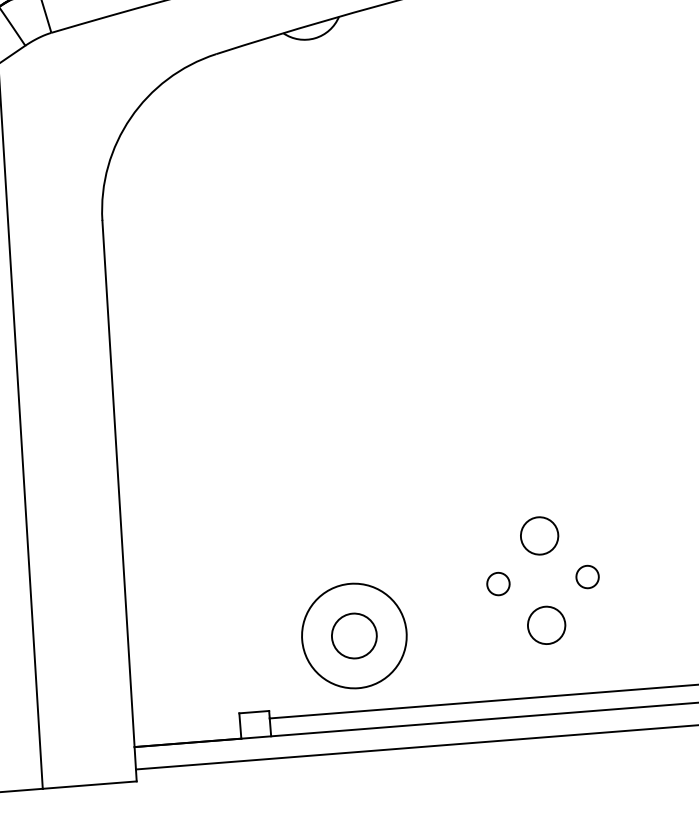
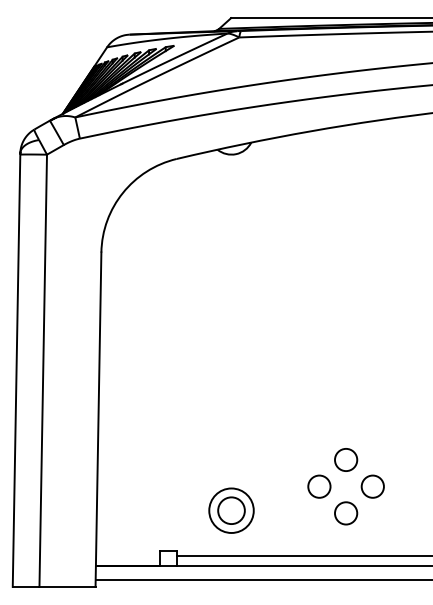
circle: (587, 576) -> (372, 486), size x1.67
circle: (498, 583) -> (319, 486), size x1.67
circle: (354, 635) -> (231, 510), size x0.71

